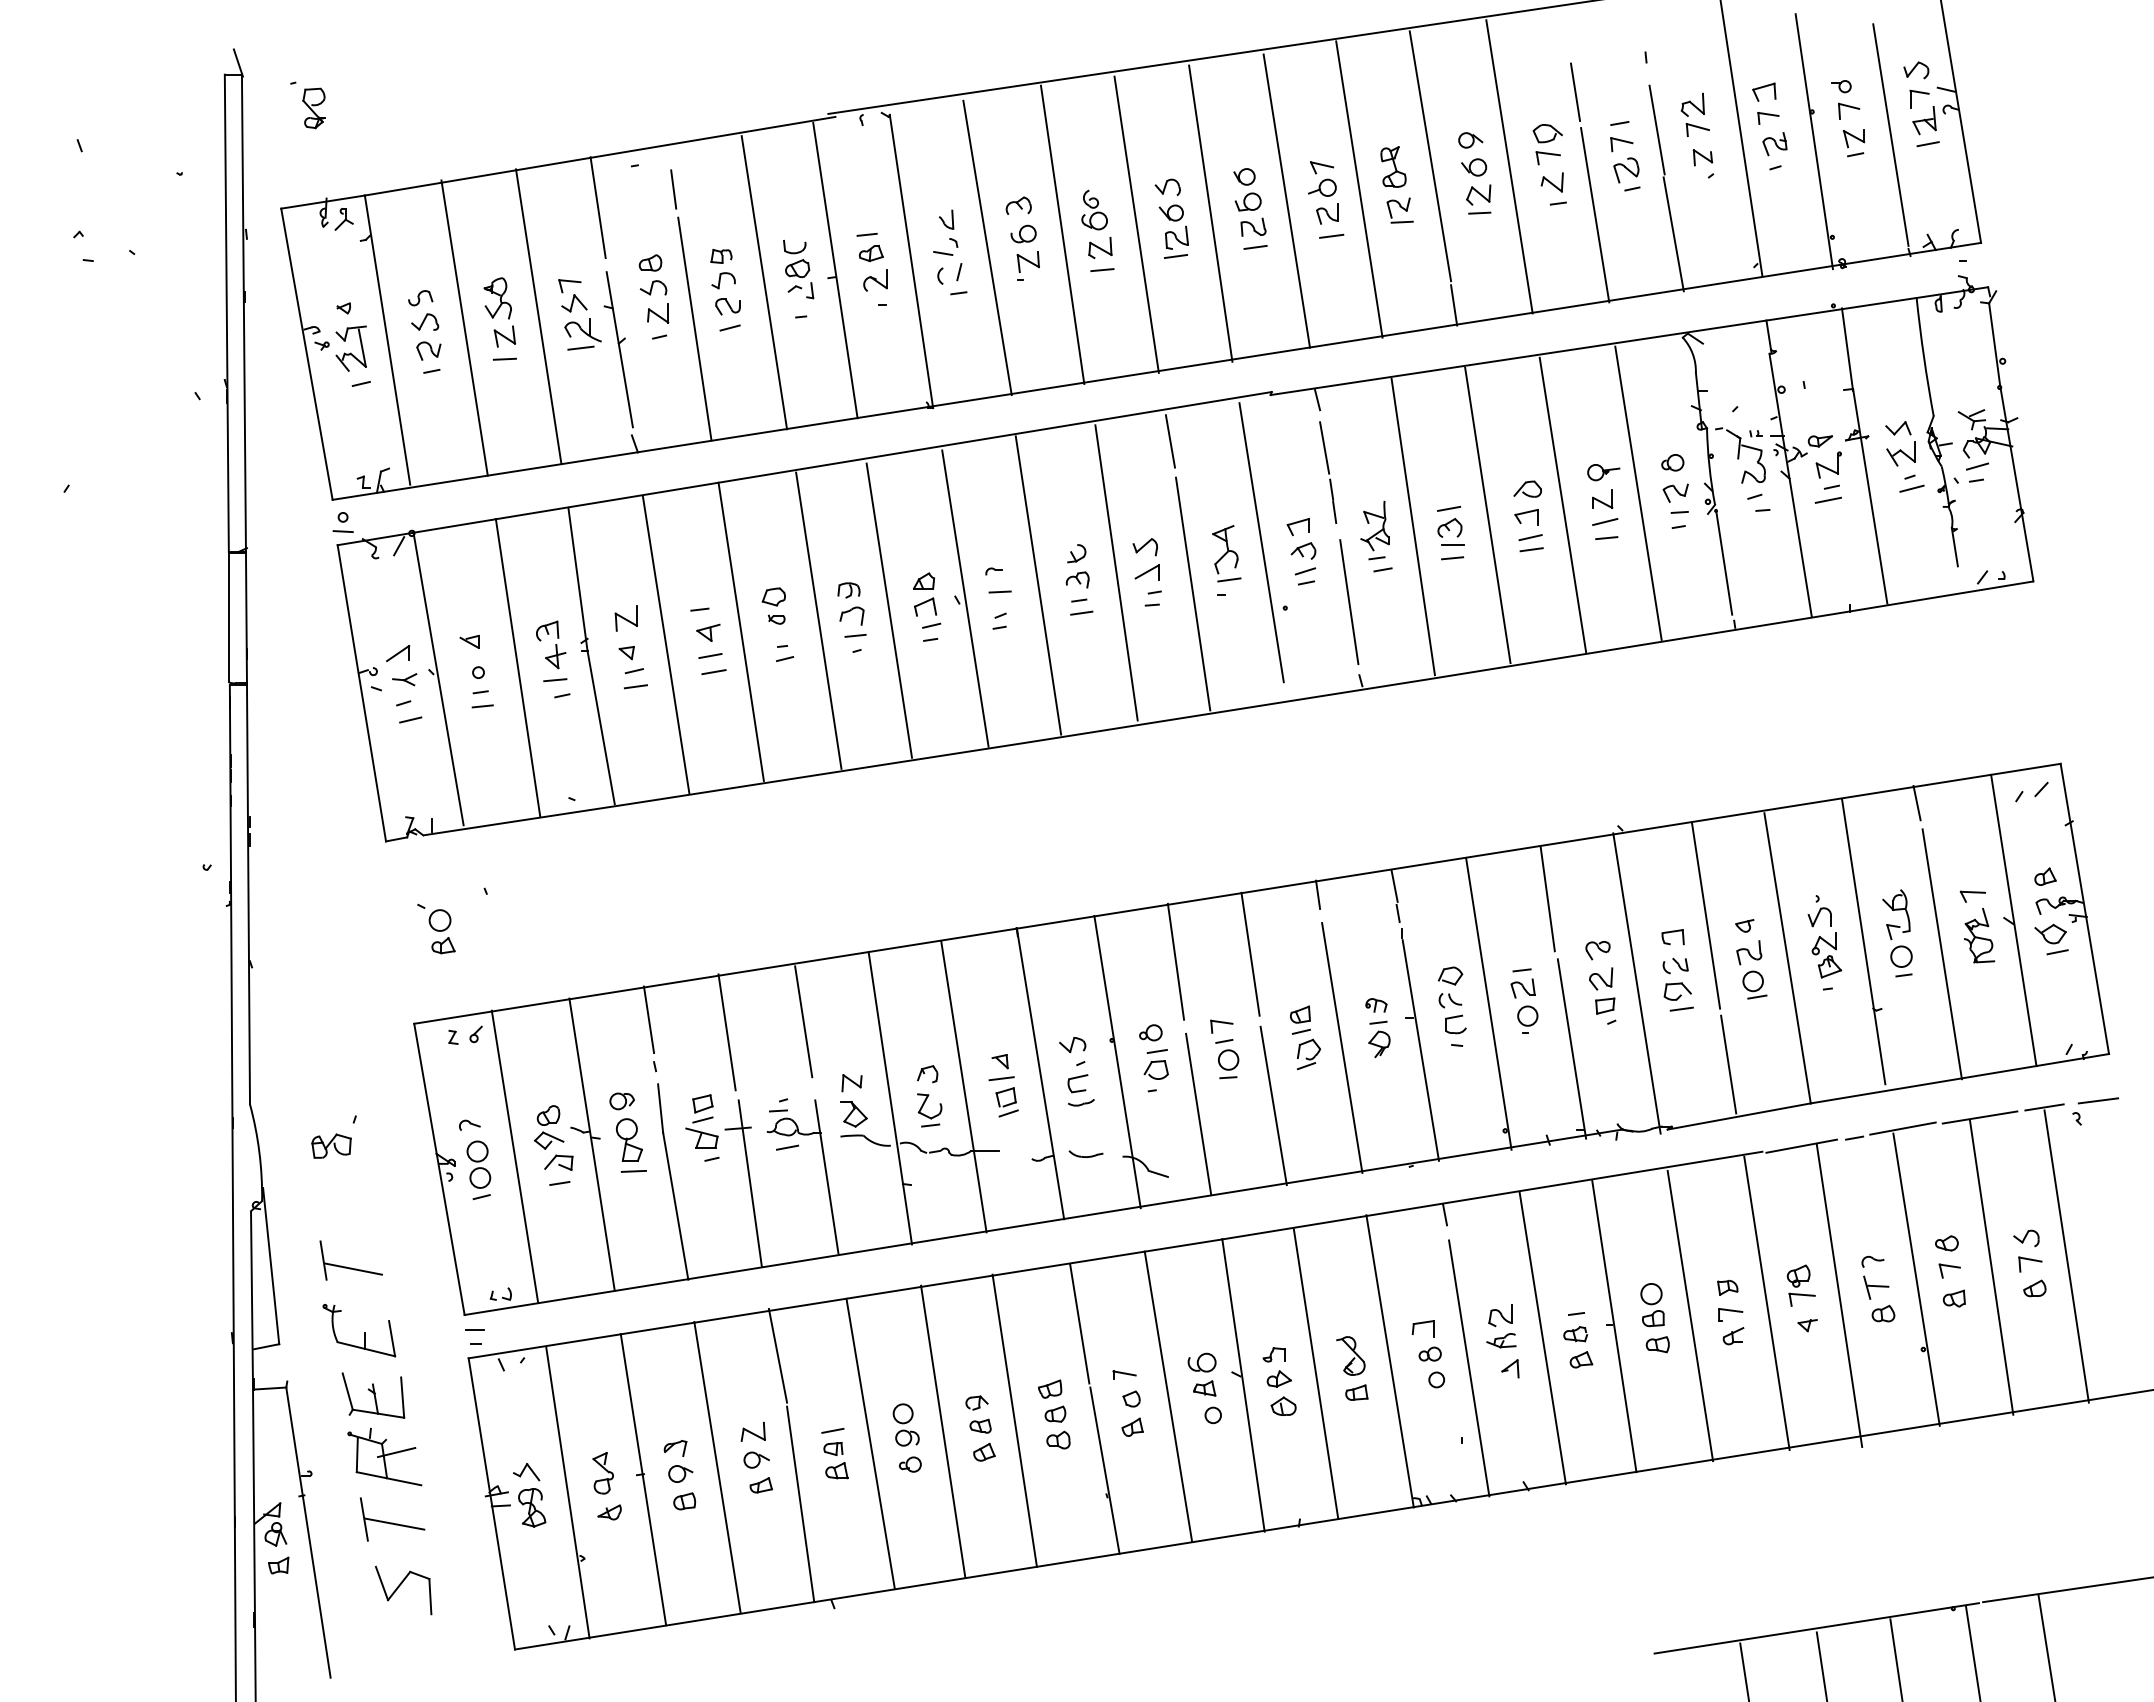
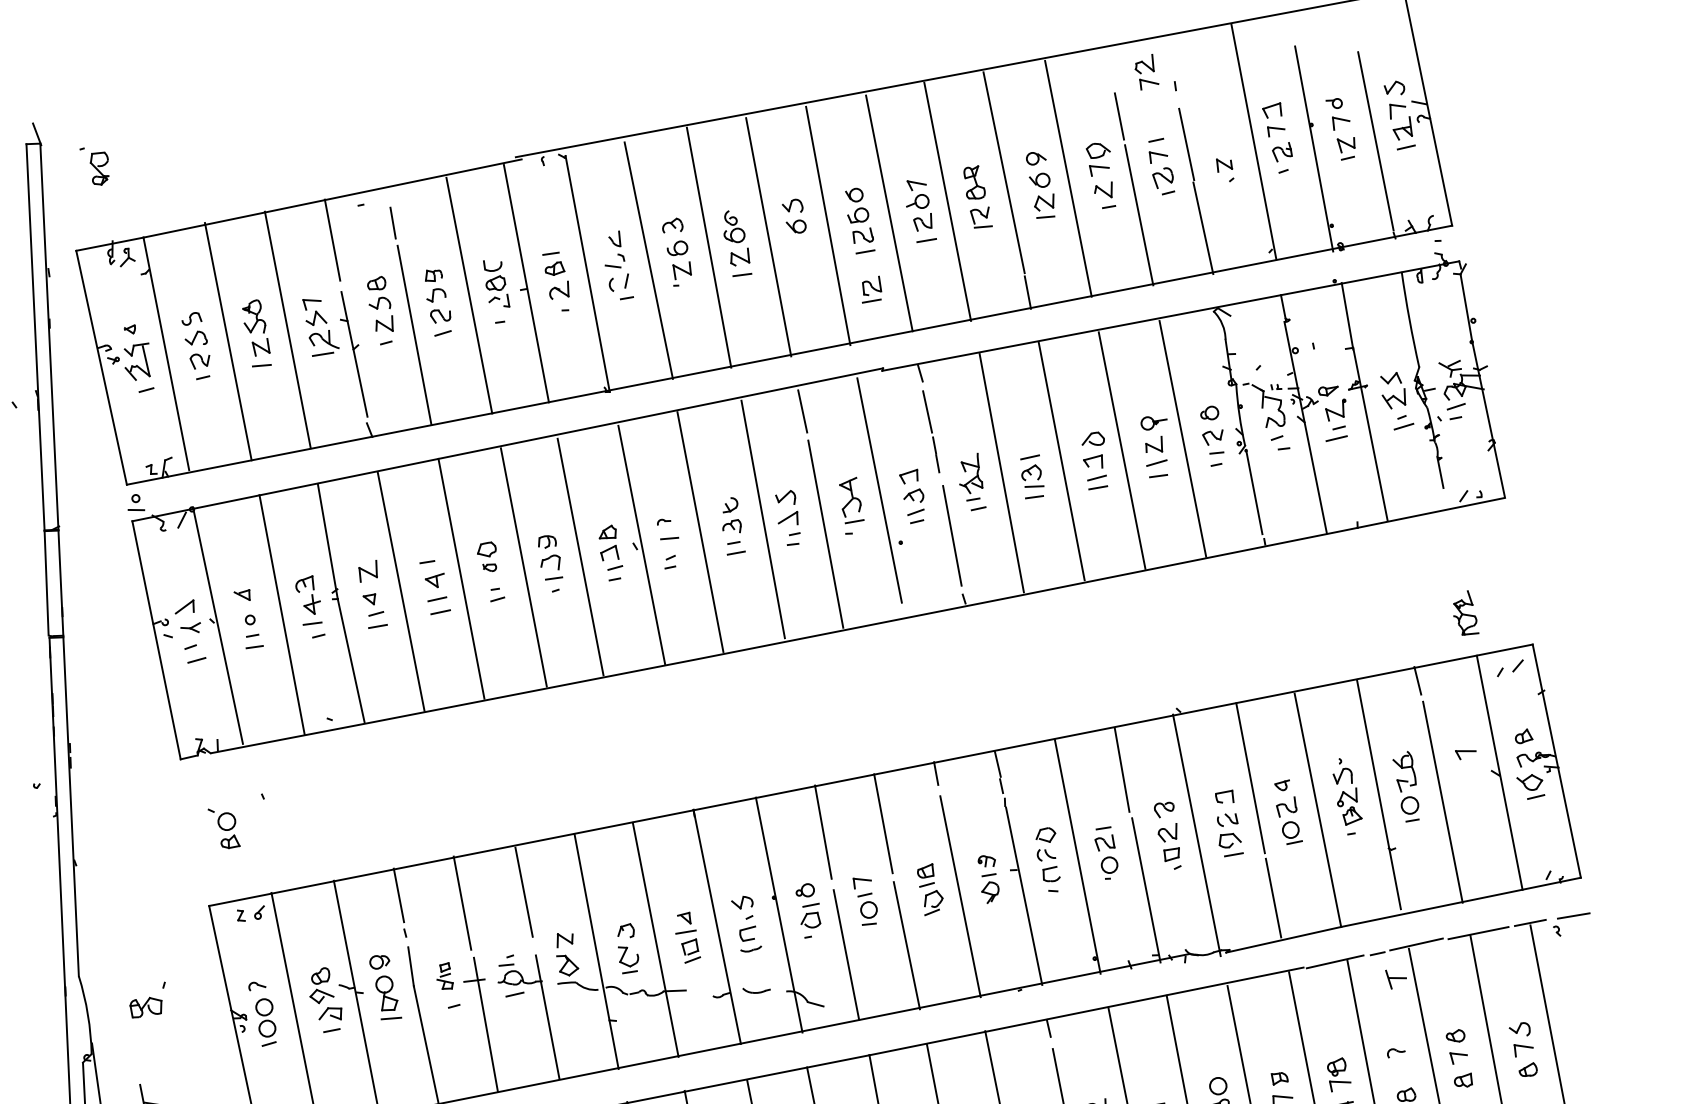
part: (1694, 114) -> (1146, 71), moved
part: (1176, 241) -> (871, 288), moved
part: (1979, 935) -> (1465, 612), moved
part: (701, 1121) -> (444, 976), size x0.6
part: (1876, 1287) -> (1396, 979), moved

